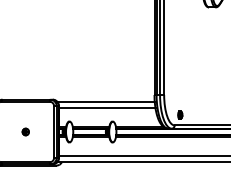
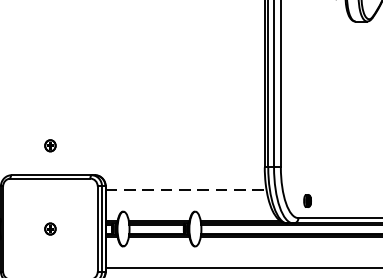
part: (25, 81) -> (49, 144), added
line: (105, 101) -> (183, 178), removed
line: (107, 108) -> (186, 189), solid -> dashed

